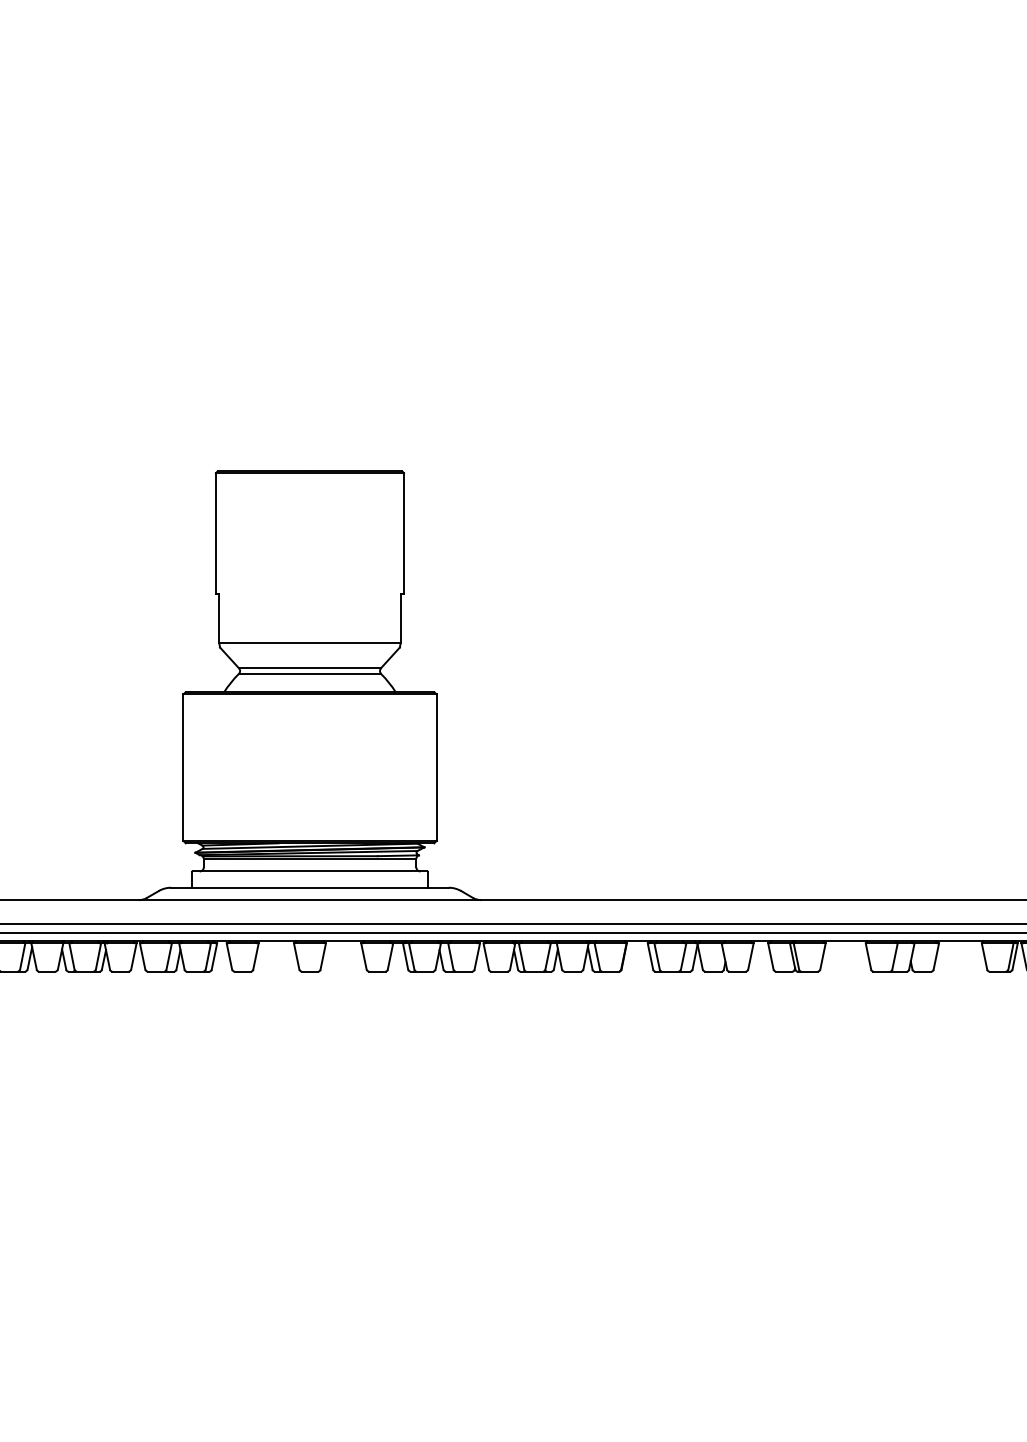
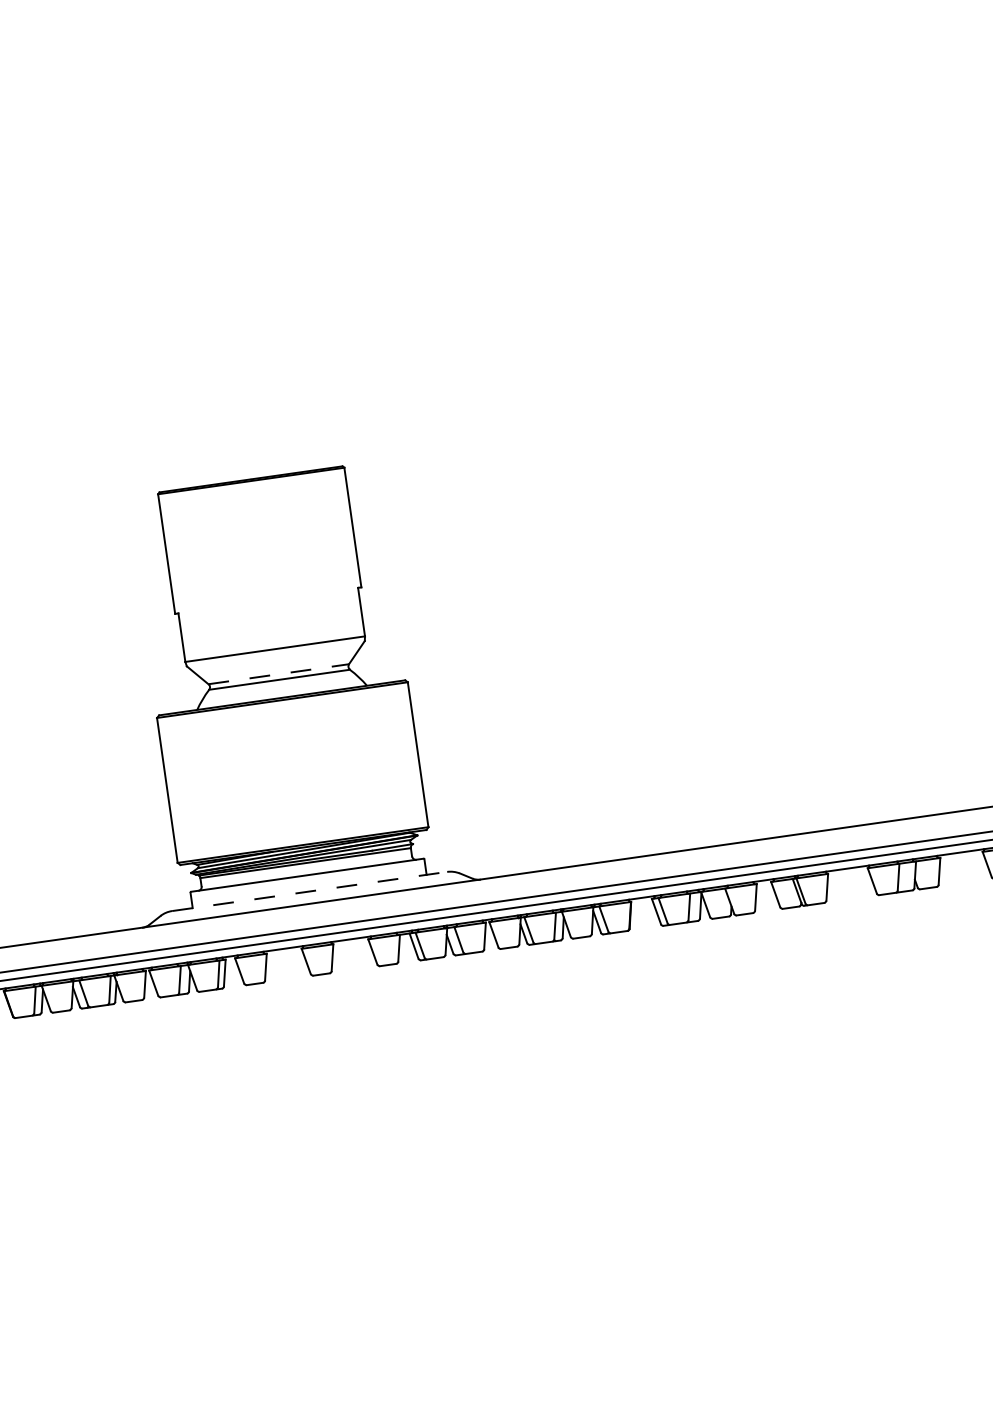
line: (310, 668) -> (279, 674), solid -> dashed
line: (309, 887) -> (309, 891), solid -> dashed

